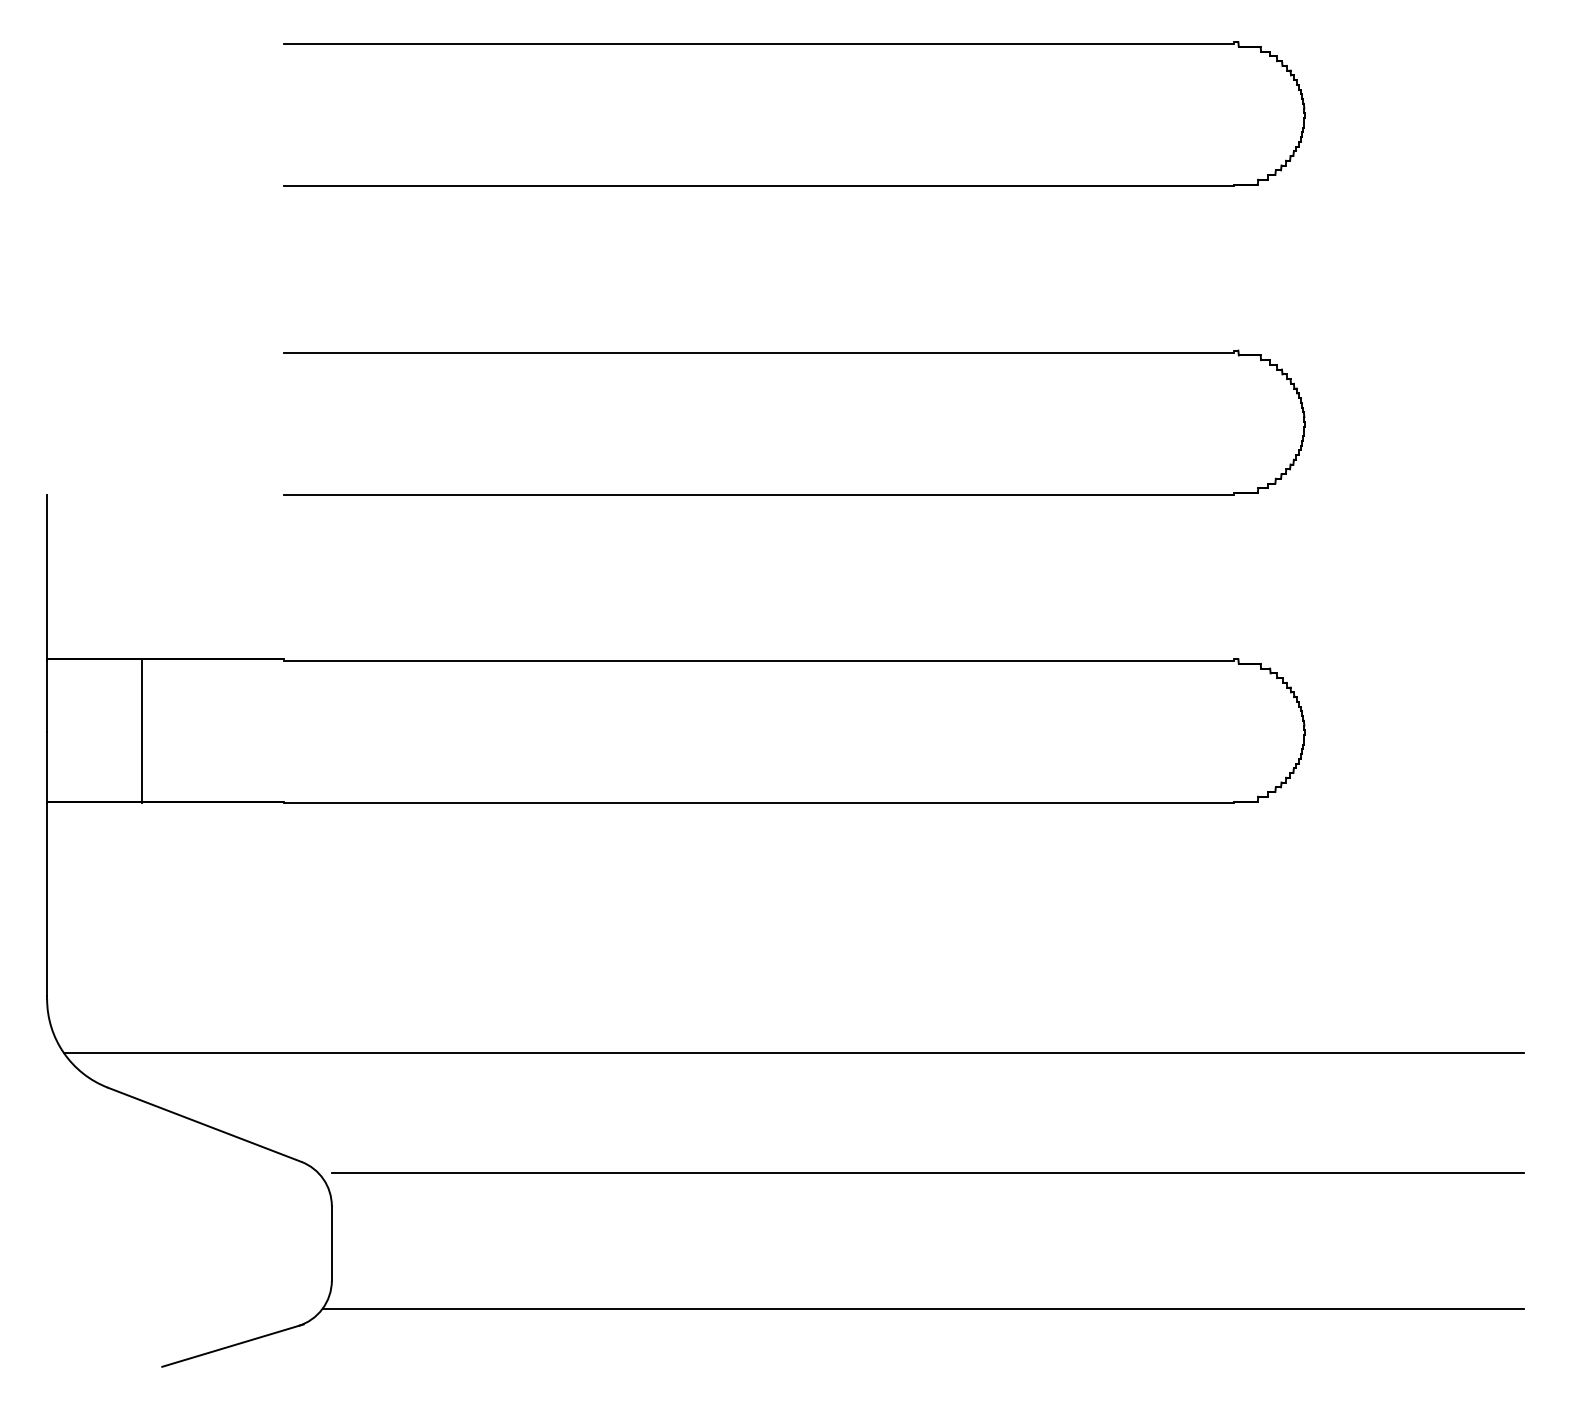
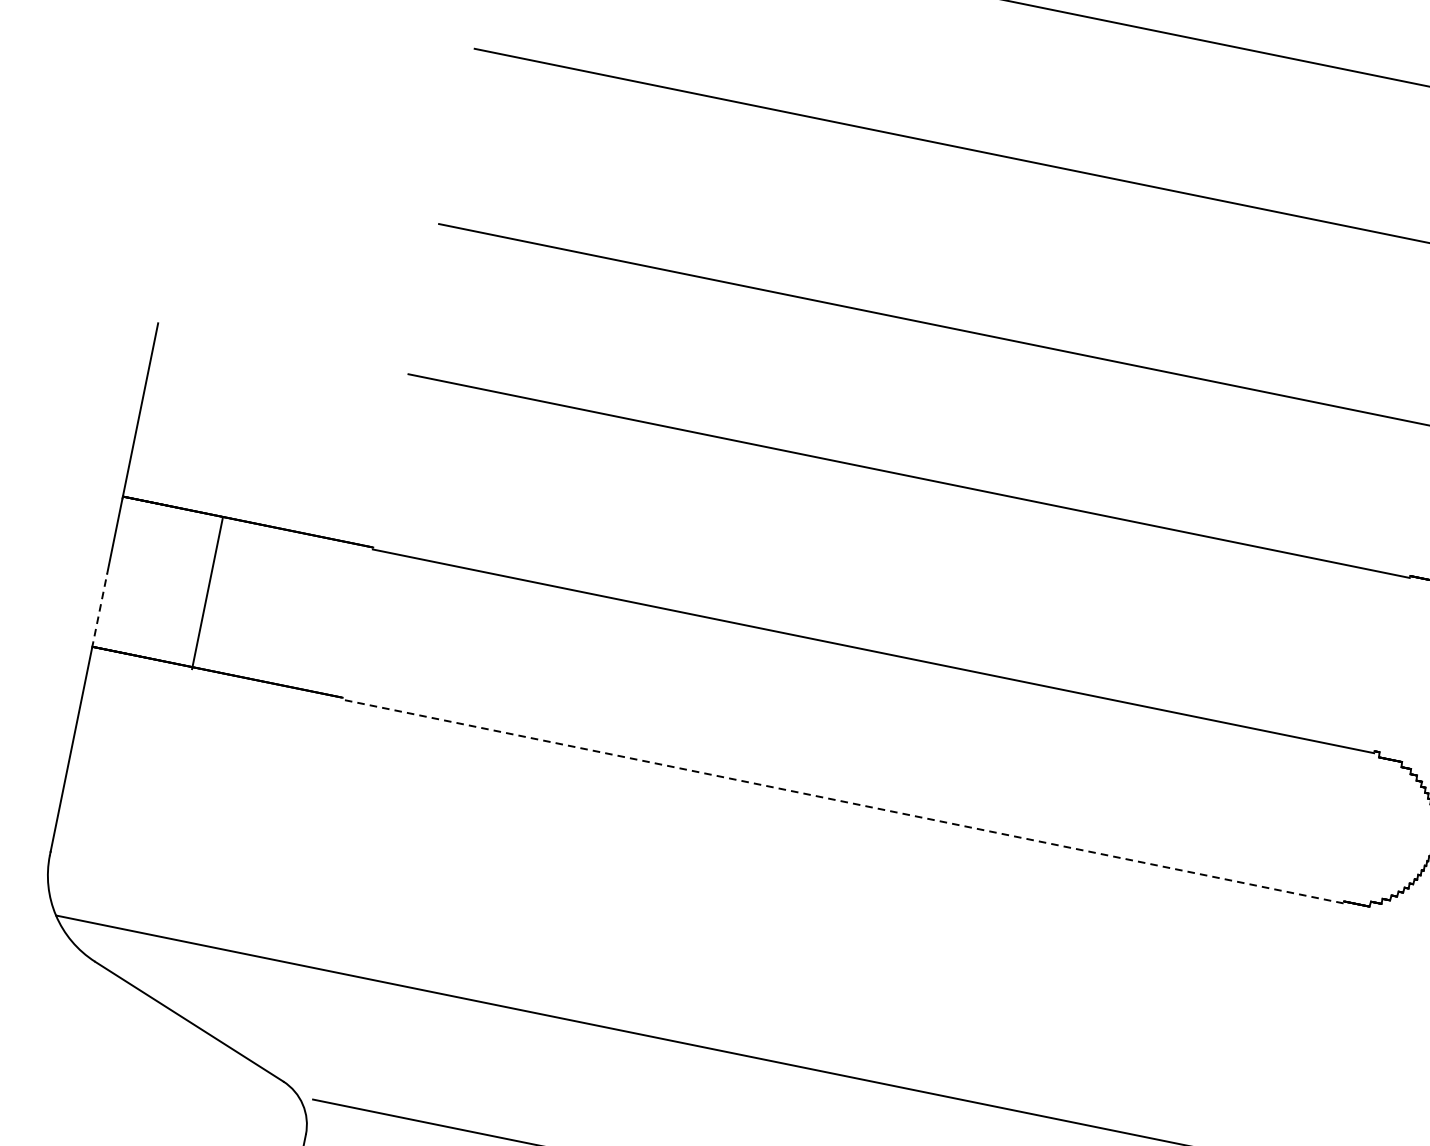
line: (47, 767) -> (100, 610), solid -> dashed
line: (759, 803) -> (843, 801), solid -> dashed

